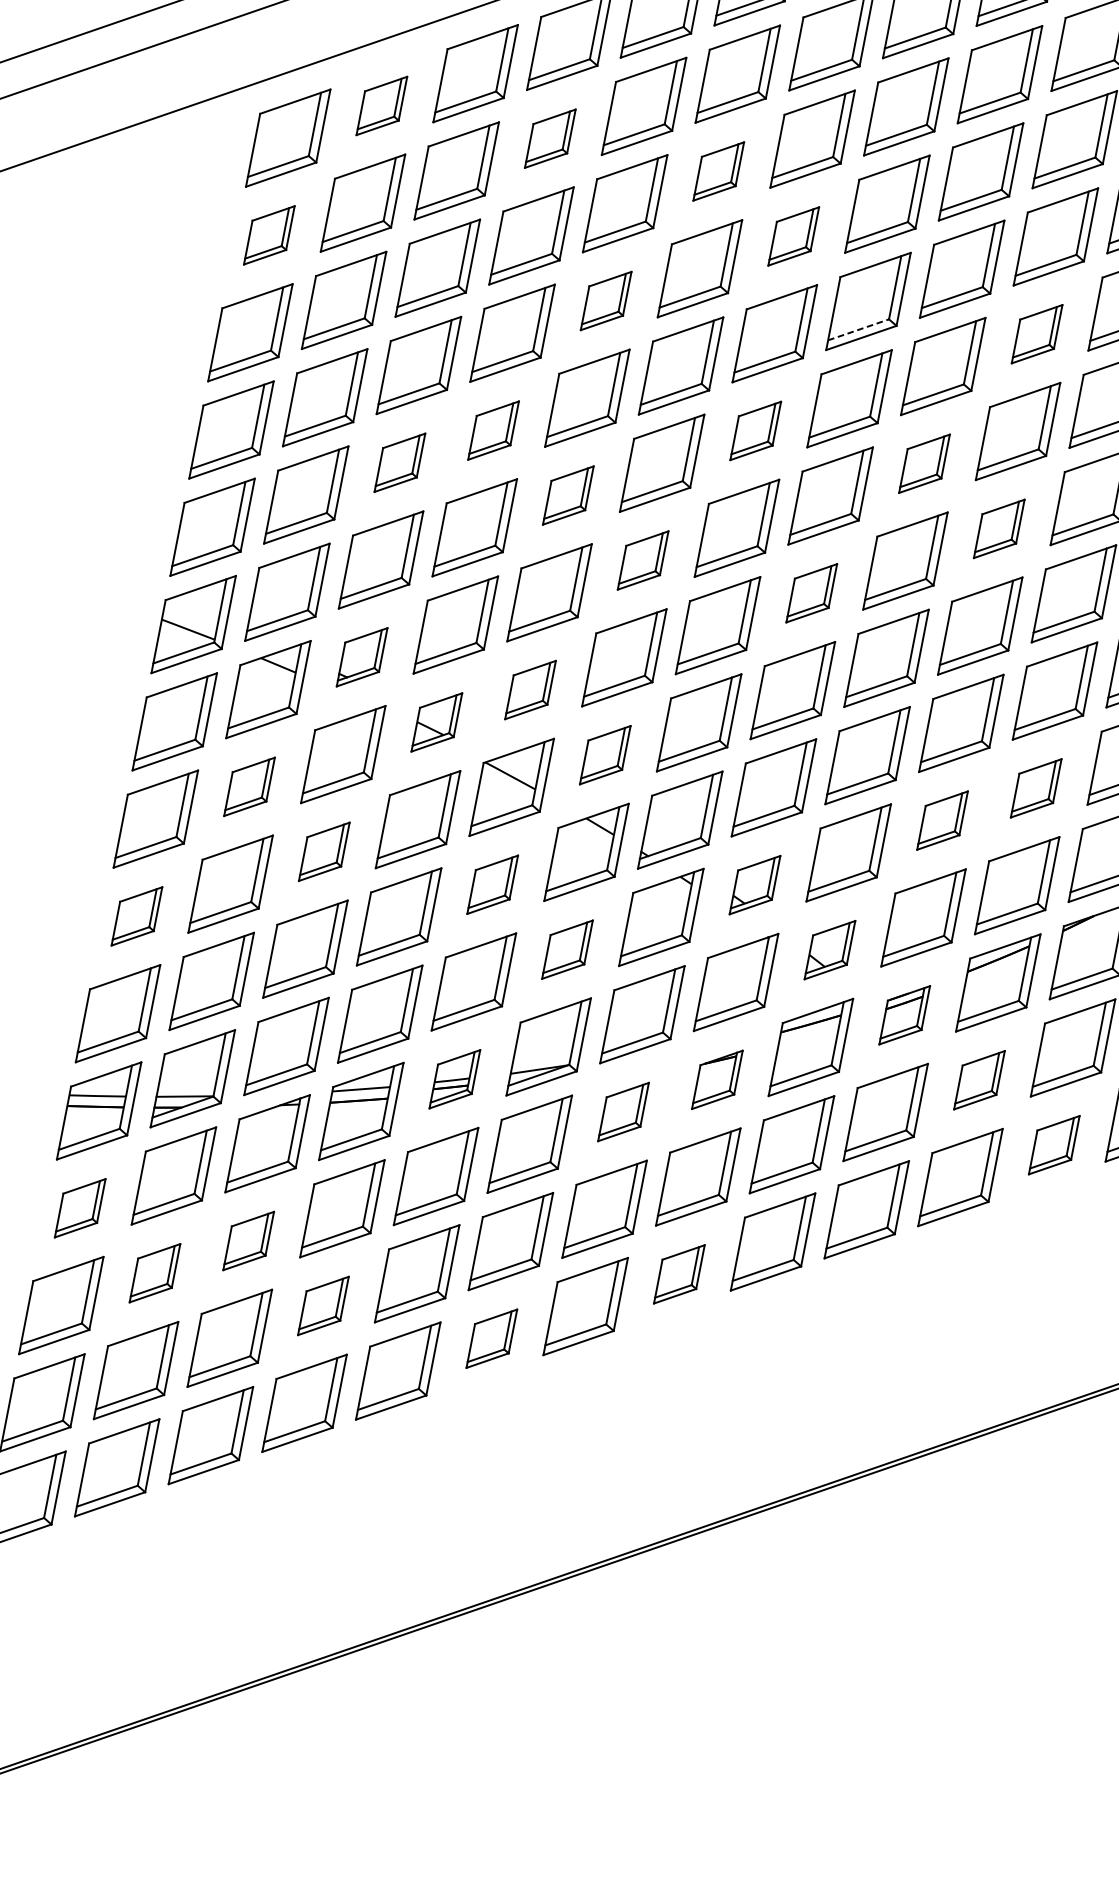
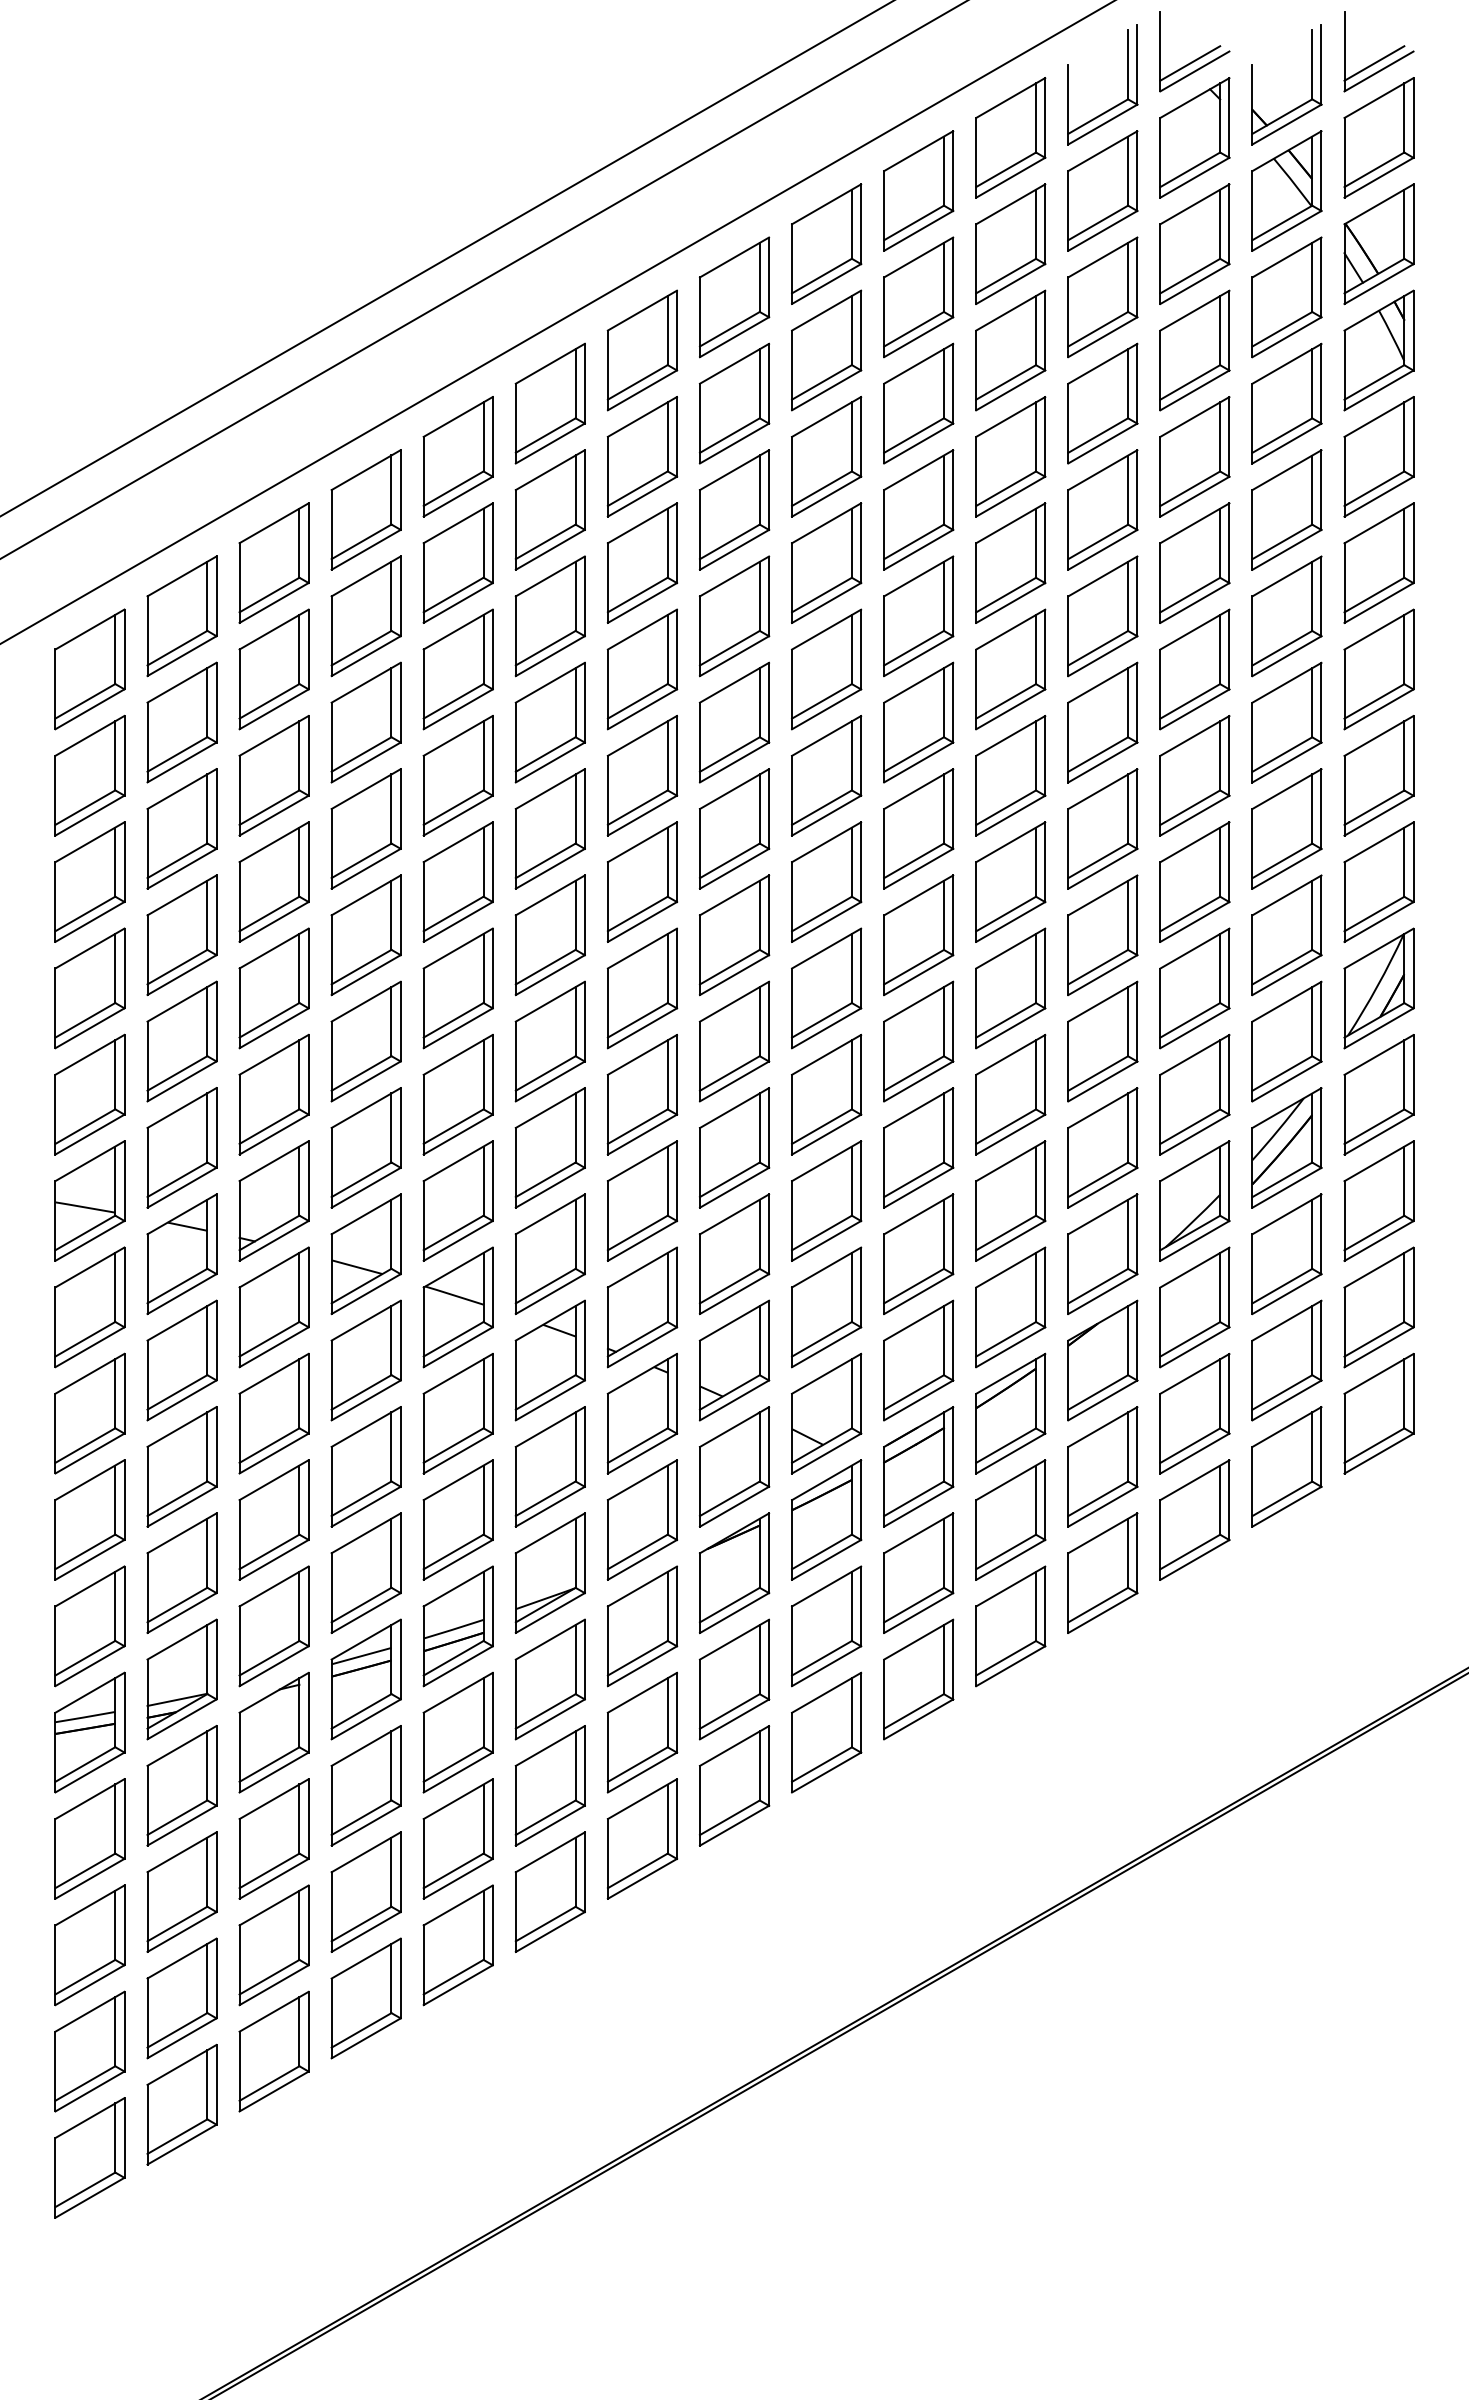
part: (381, 106) -> (181, 616), size x1.67
part: (549, 138) -> (365, 616), size x1.67
part: (718, 171) -> (549, 616), size x1.67
part: (268, 235) -> (89, 775), size x1.67
part: (793, 236) -> (642, 669), size x1.67
part: (605, 300) -> (457, 775), size x1.67
line: (858, 329) -> (729, 754), dashed -> solid
part: (1036, 334) -> (918, 722), size x1.67
part: (493, 430) -> (365, 935), size x1.67
part: (755, 430) -> (641, 881), size x1.67
part: (399, 462) -> (273, 988), size x1.67
part: (924, 463) -> (826, 881), size x1.67
part: (567, 495) -> (457, 988), size x1.67
part: (998, 528) -> (918, 935), size x1.67
part: (642, 560) -> (549, 1041), size x1.67
part: (811, 593) -> (734, 1041), size x1.67
part: (361, 656) -> (273, 1200), size x1.67
part: (530, 689) -> (457, 1200), size x1.67
part: (436, 722) -> (365, 1254), size x1.67
part: (604, 755) -> (549, 1254), size x1.67
part: (249, 786) -> (181, 1360), size x1.67
part: (1036, 787) -> (1010, 1200), size x1.67
part: (942, 819) -> (918, 1253), size x1.67
part: (323, 851) -> (273, 1413), size x1.67
part: (492, 884) -> (457, 1413), size x1.67
part: (755, 885) -> (734, 1360), size x1.67
part: (136, 915) -> (89, 1519), size x1.67
part: (566, 949) -> (549, 1466), size x1.67
part: (829, 949) -> (826, 1413), size x1.67
part: (904, 1014) -> (918, 1466), size x1.67
part: (454, 1079) -> (457, 1626), size x1.67
part: (979, 1079) -> (1010, 1519), size x1.67
part: (717, 1080) -> (734, 1573), size x1.67
part: (623, 1112) -> (642, 1626), size x1.67
part: (1054, 1144) -> (1102, 1572), size x1.67
part: (79, 1207) -> (89, 1838), size x1.67
part: (248, 1240) -> (273, 1838), size x1.67
part: (154, 1272) -> (181, 1891), size x1.67
part: (679, 1273) -> (734, 1785), size x1.67
part: (322, 1305) -> (365, 1891), size x1.67
part: (491, 1338) -> (549, 1891), size x1.67

